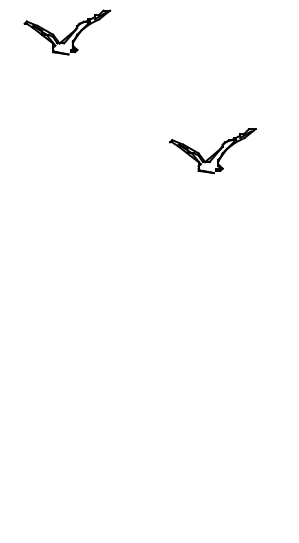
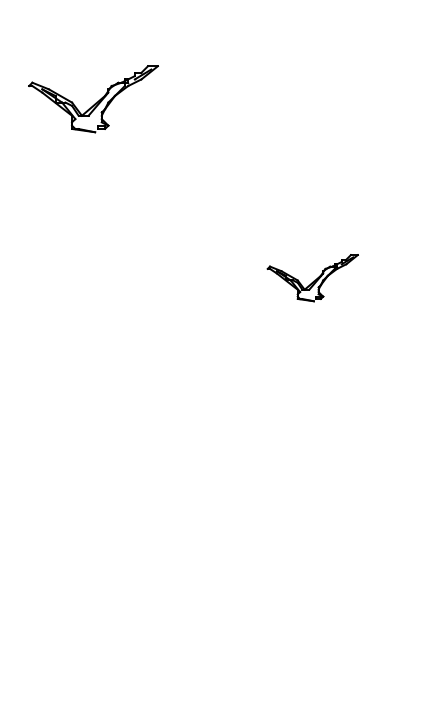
part: (212, 151) -> (312, 278), size x0.7

